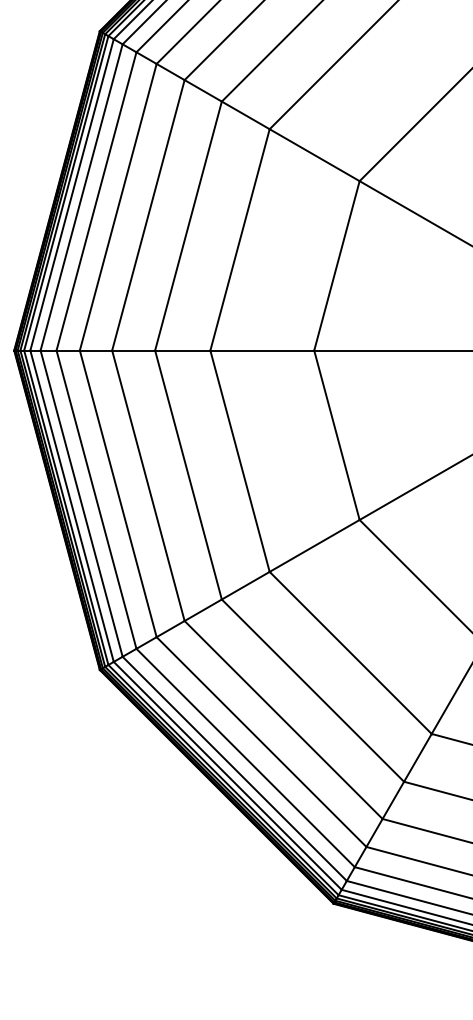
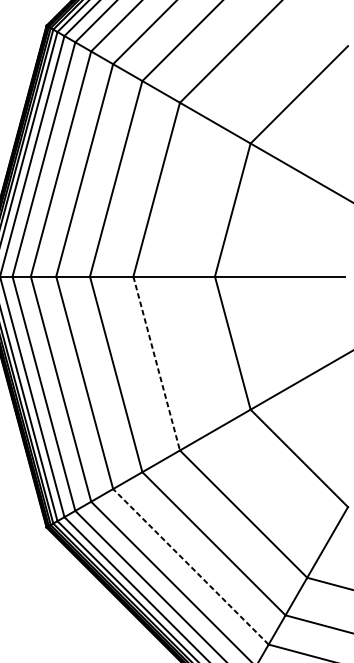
line: (240, 461) -> (157, 363), solid -> dashed
line: (283, 720) -> (190, 567), solid -> dashed

